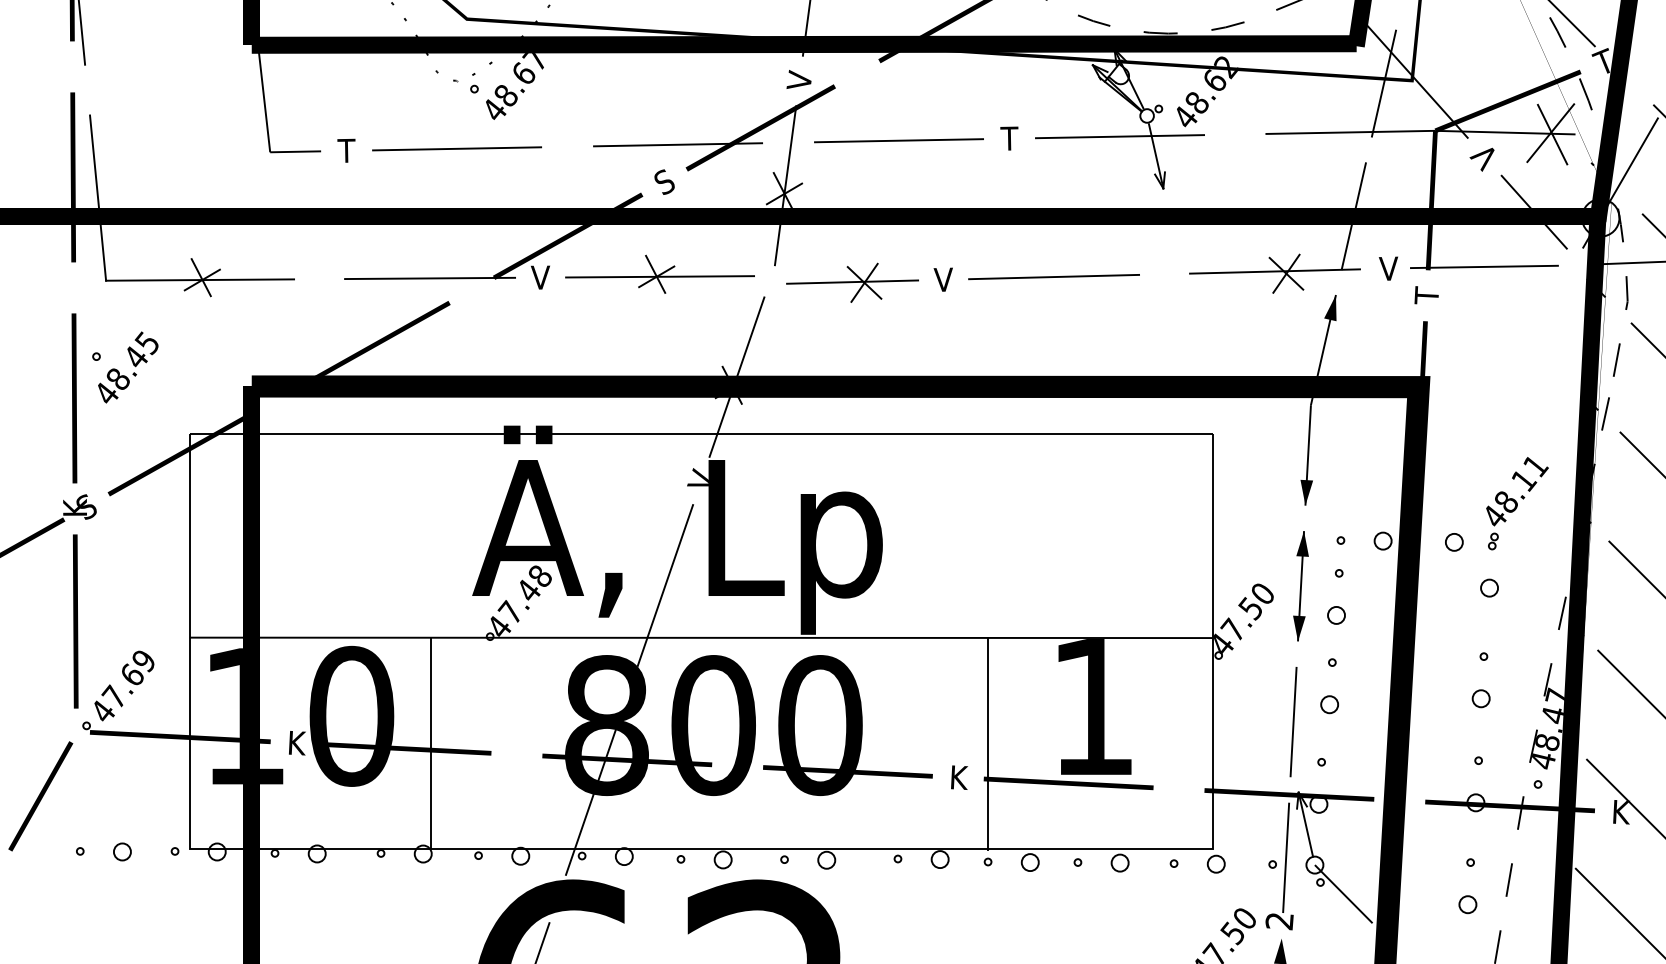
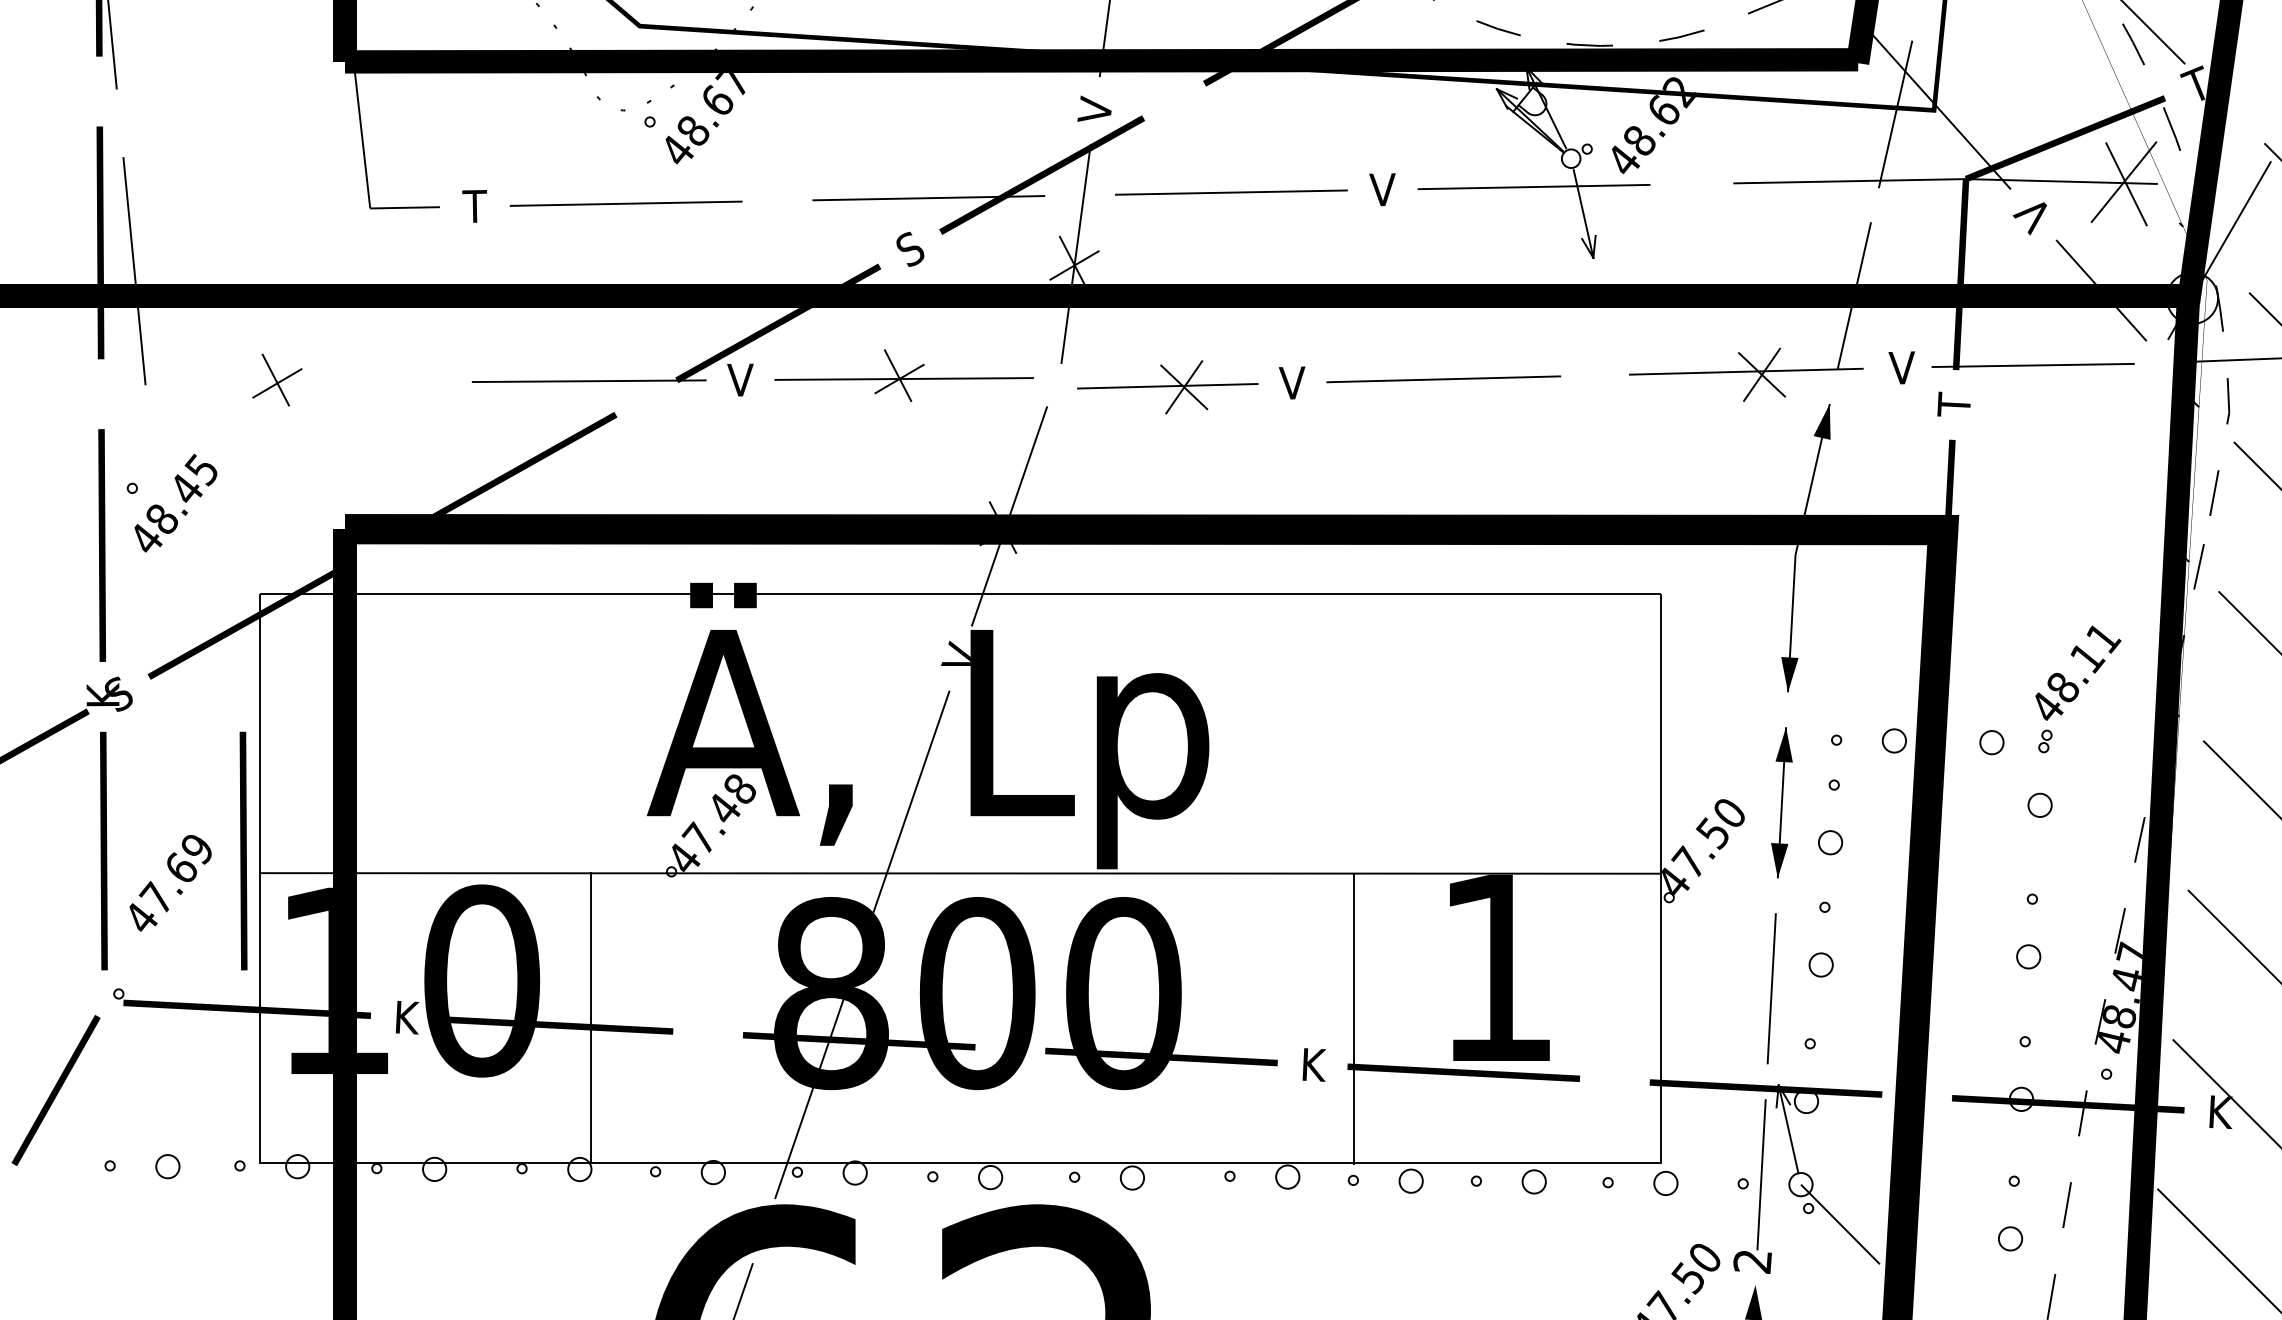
text: (1008, 138) -> (1381, 189), T -> V
line: (200, 279) -> (274, 382), removed
line: (177, 621) -> (243, 851), added
text: (124, 685) -> (170, 882), moved

